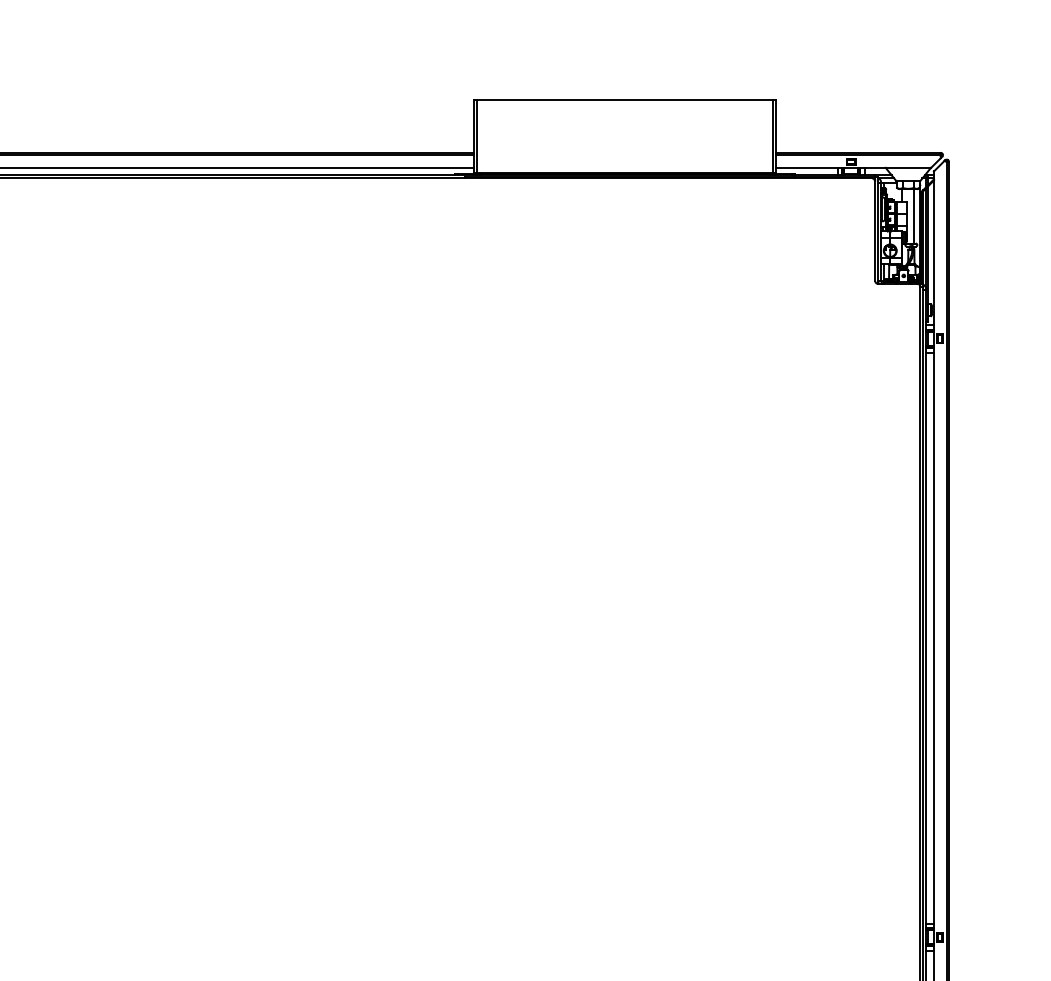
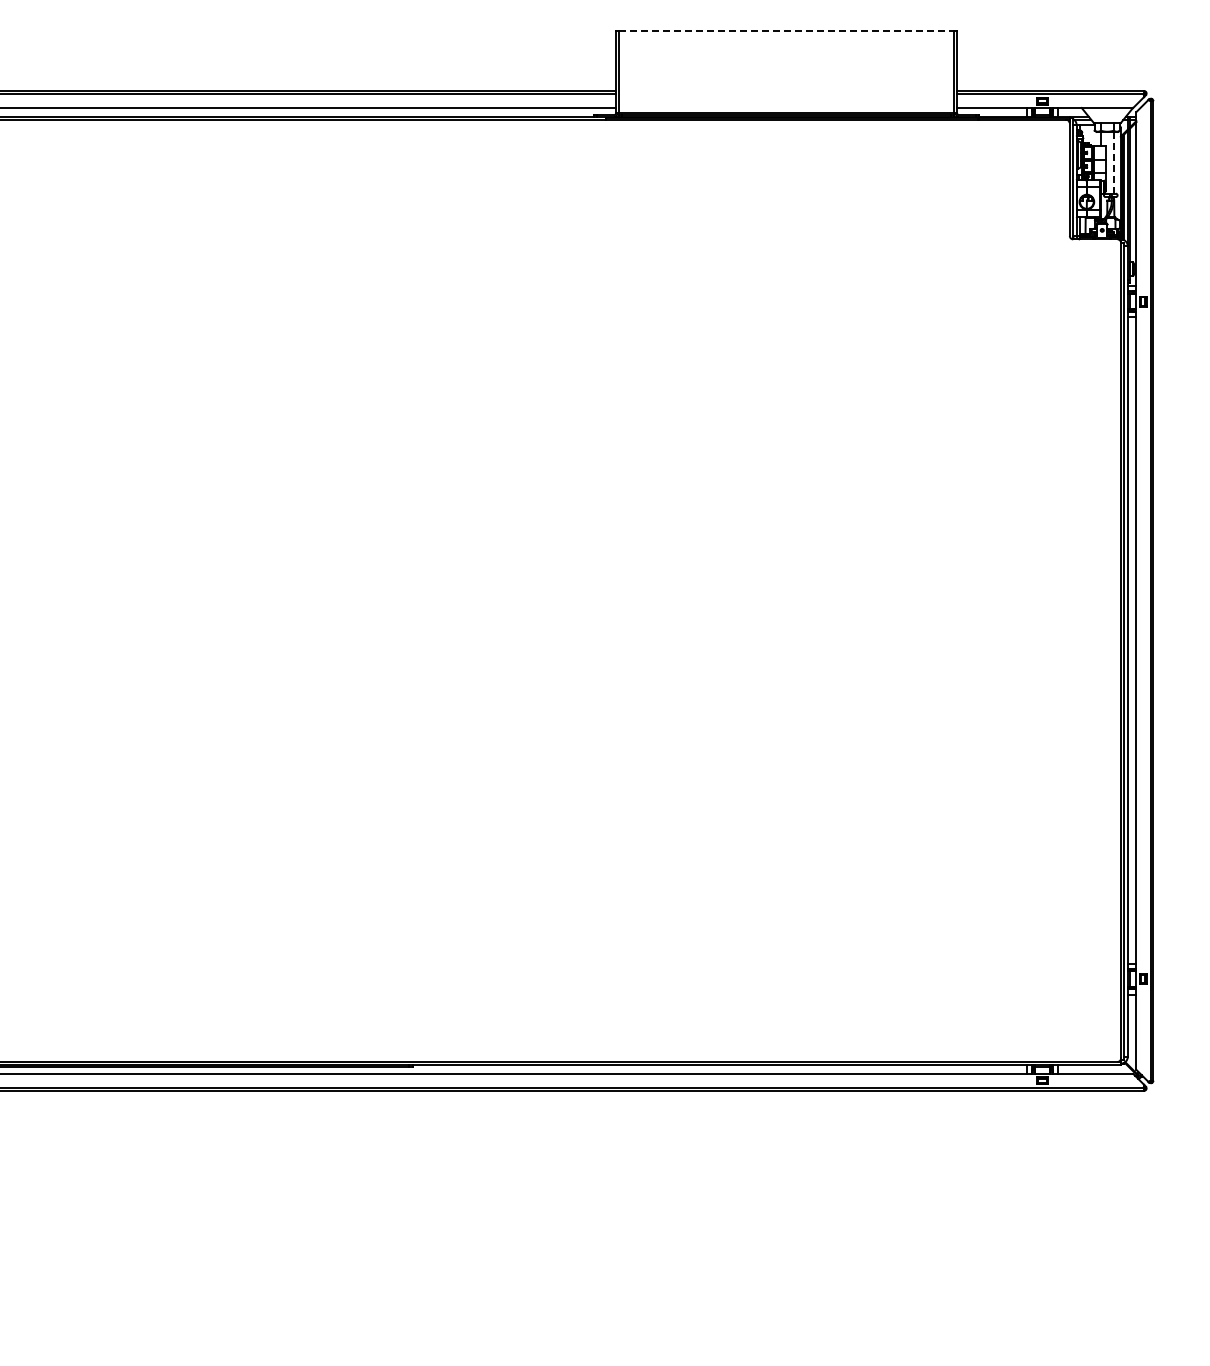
line: (624, 100) -> (786, 31), solid -> dashed
line: (914, 216) -> (1114, 162), solid -> dashed

